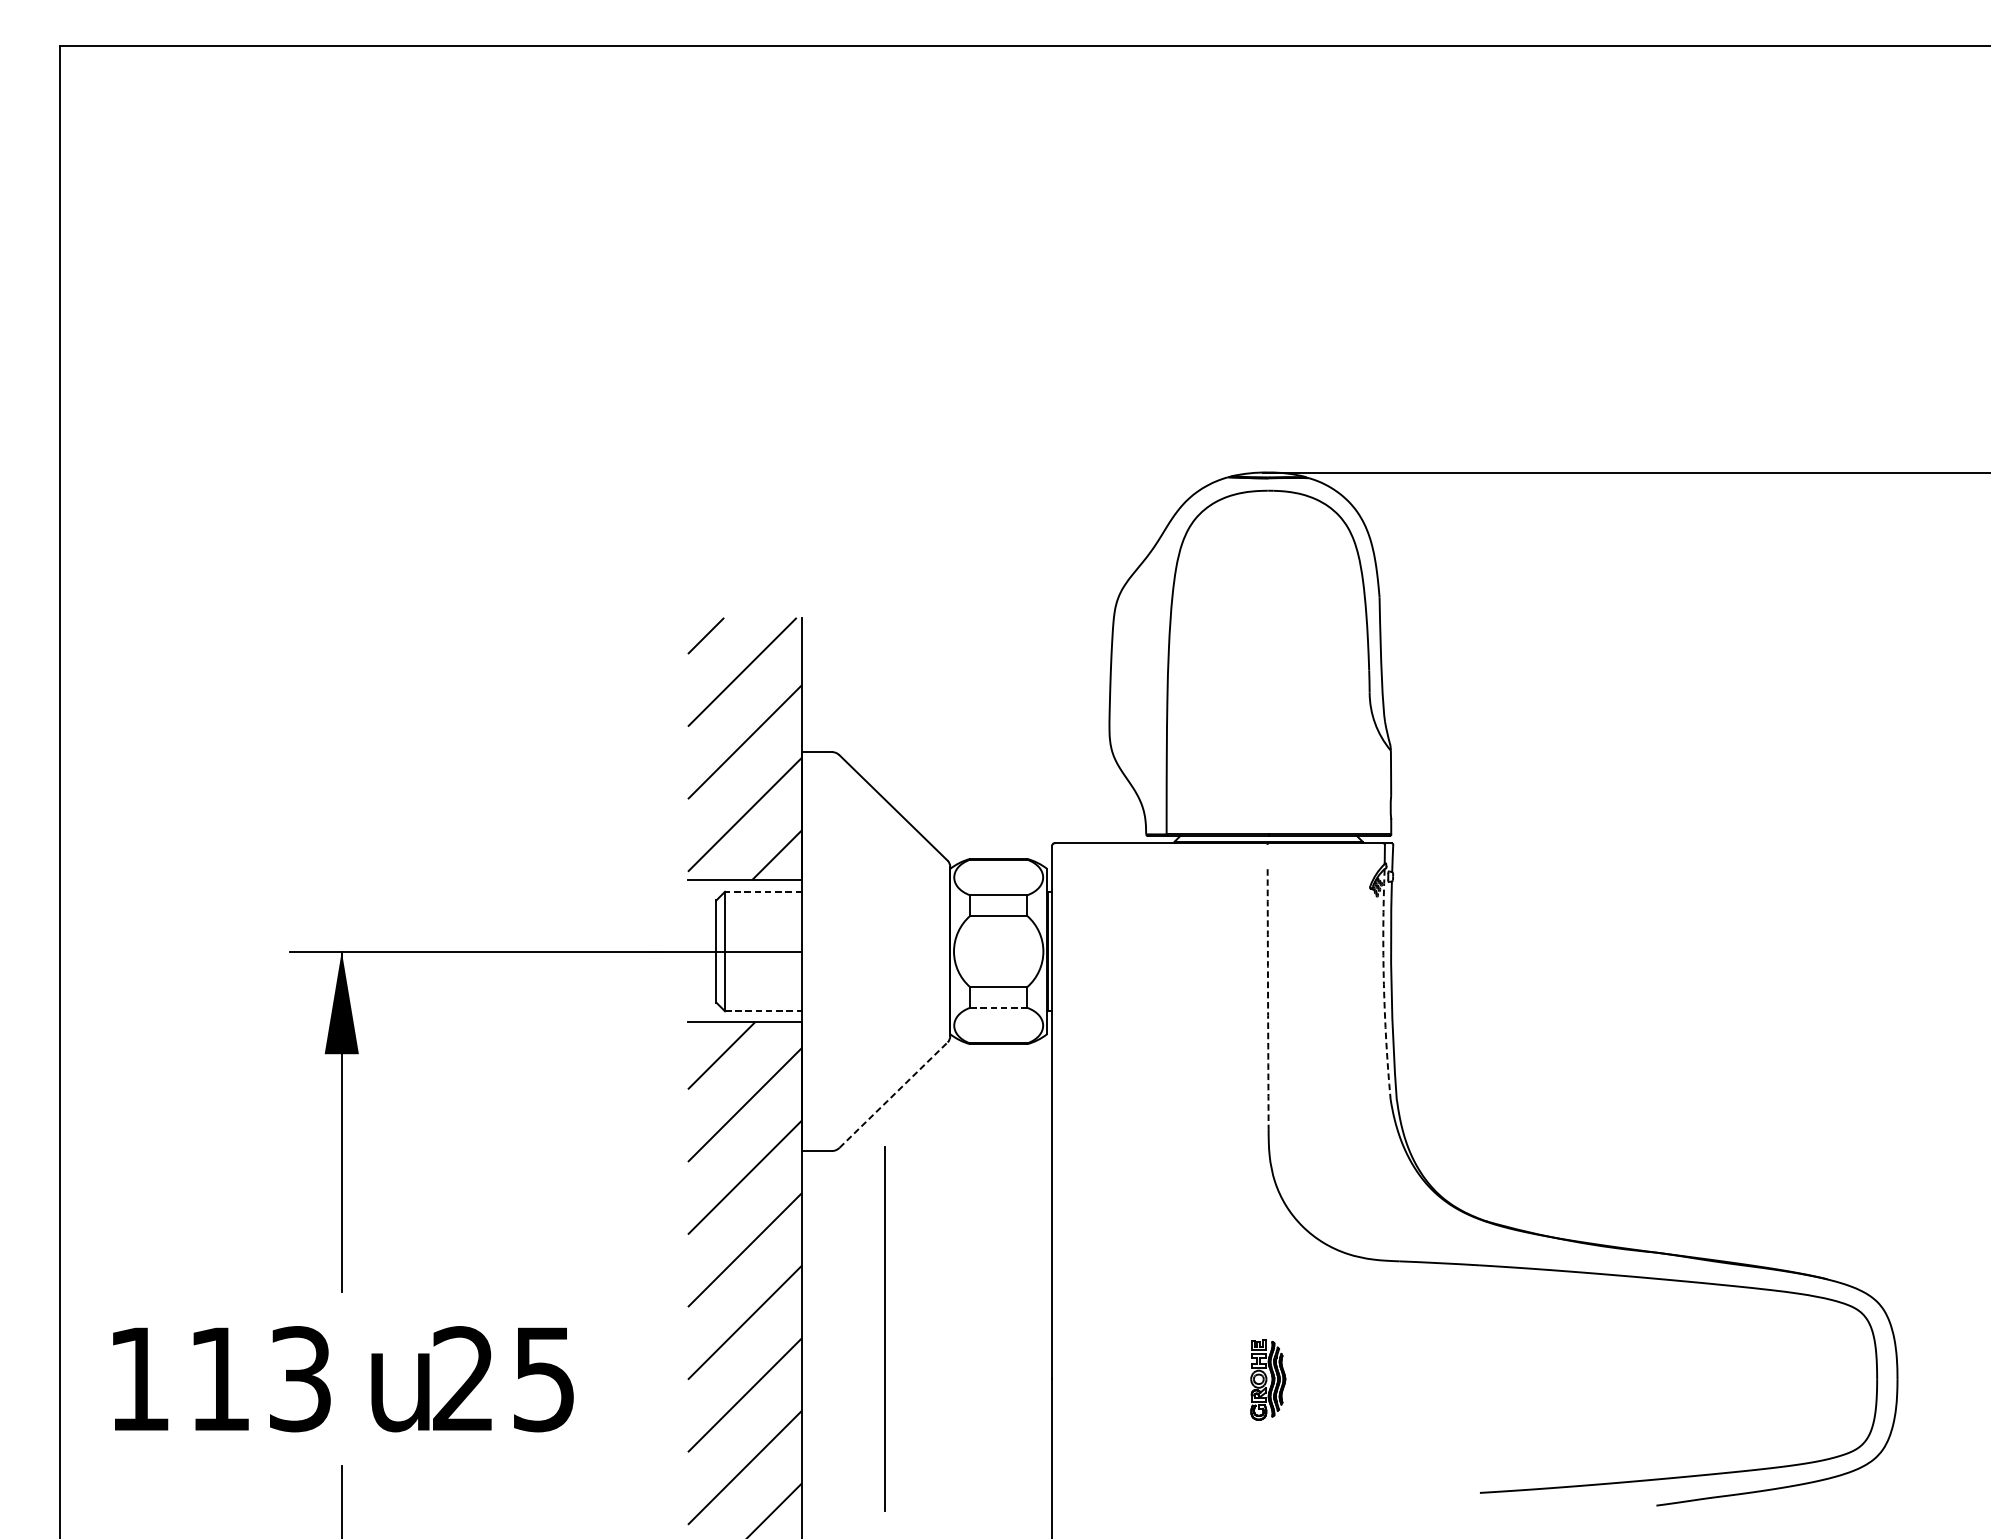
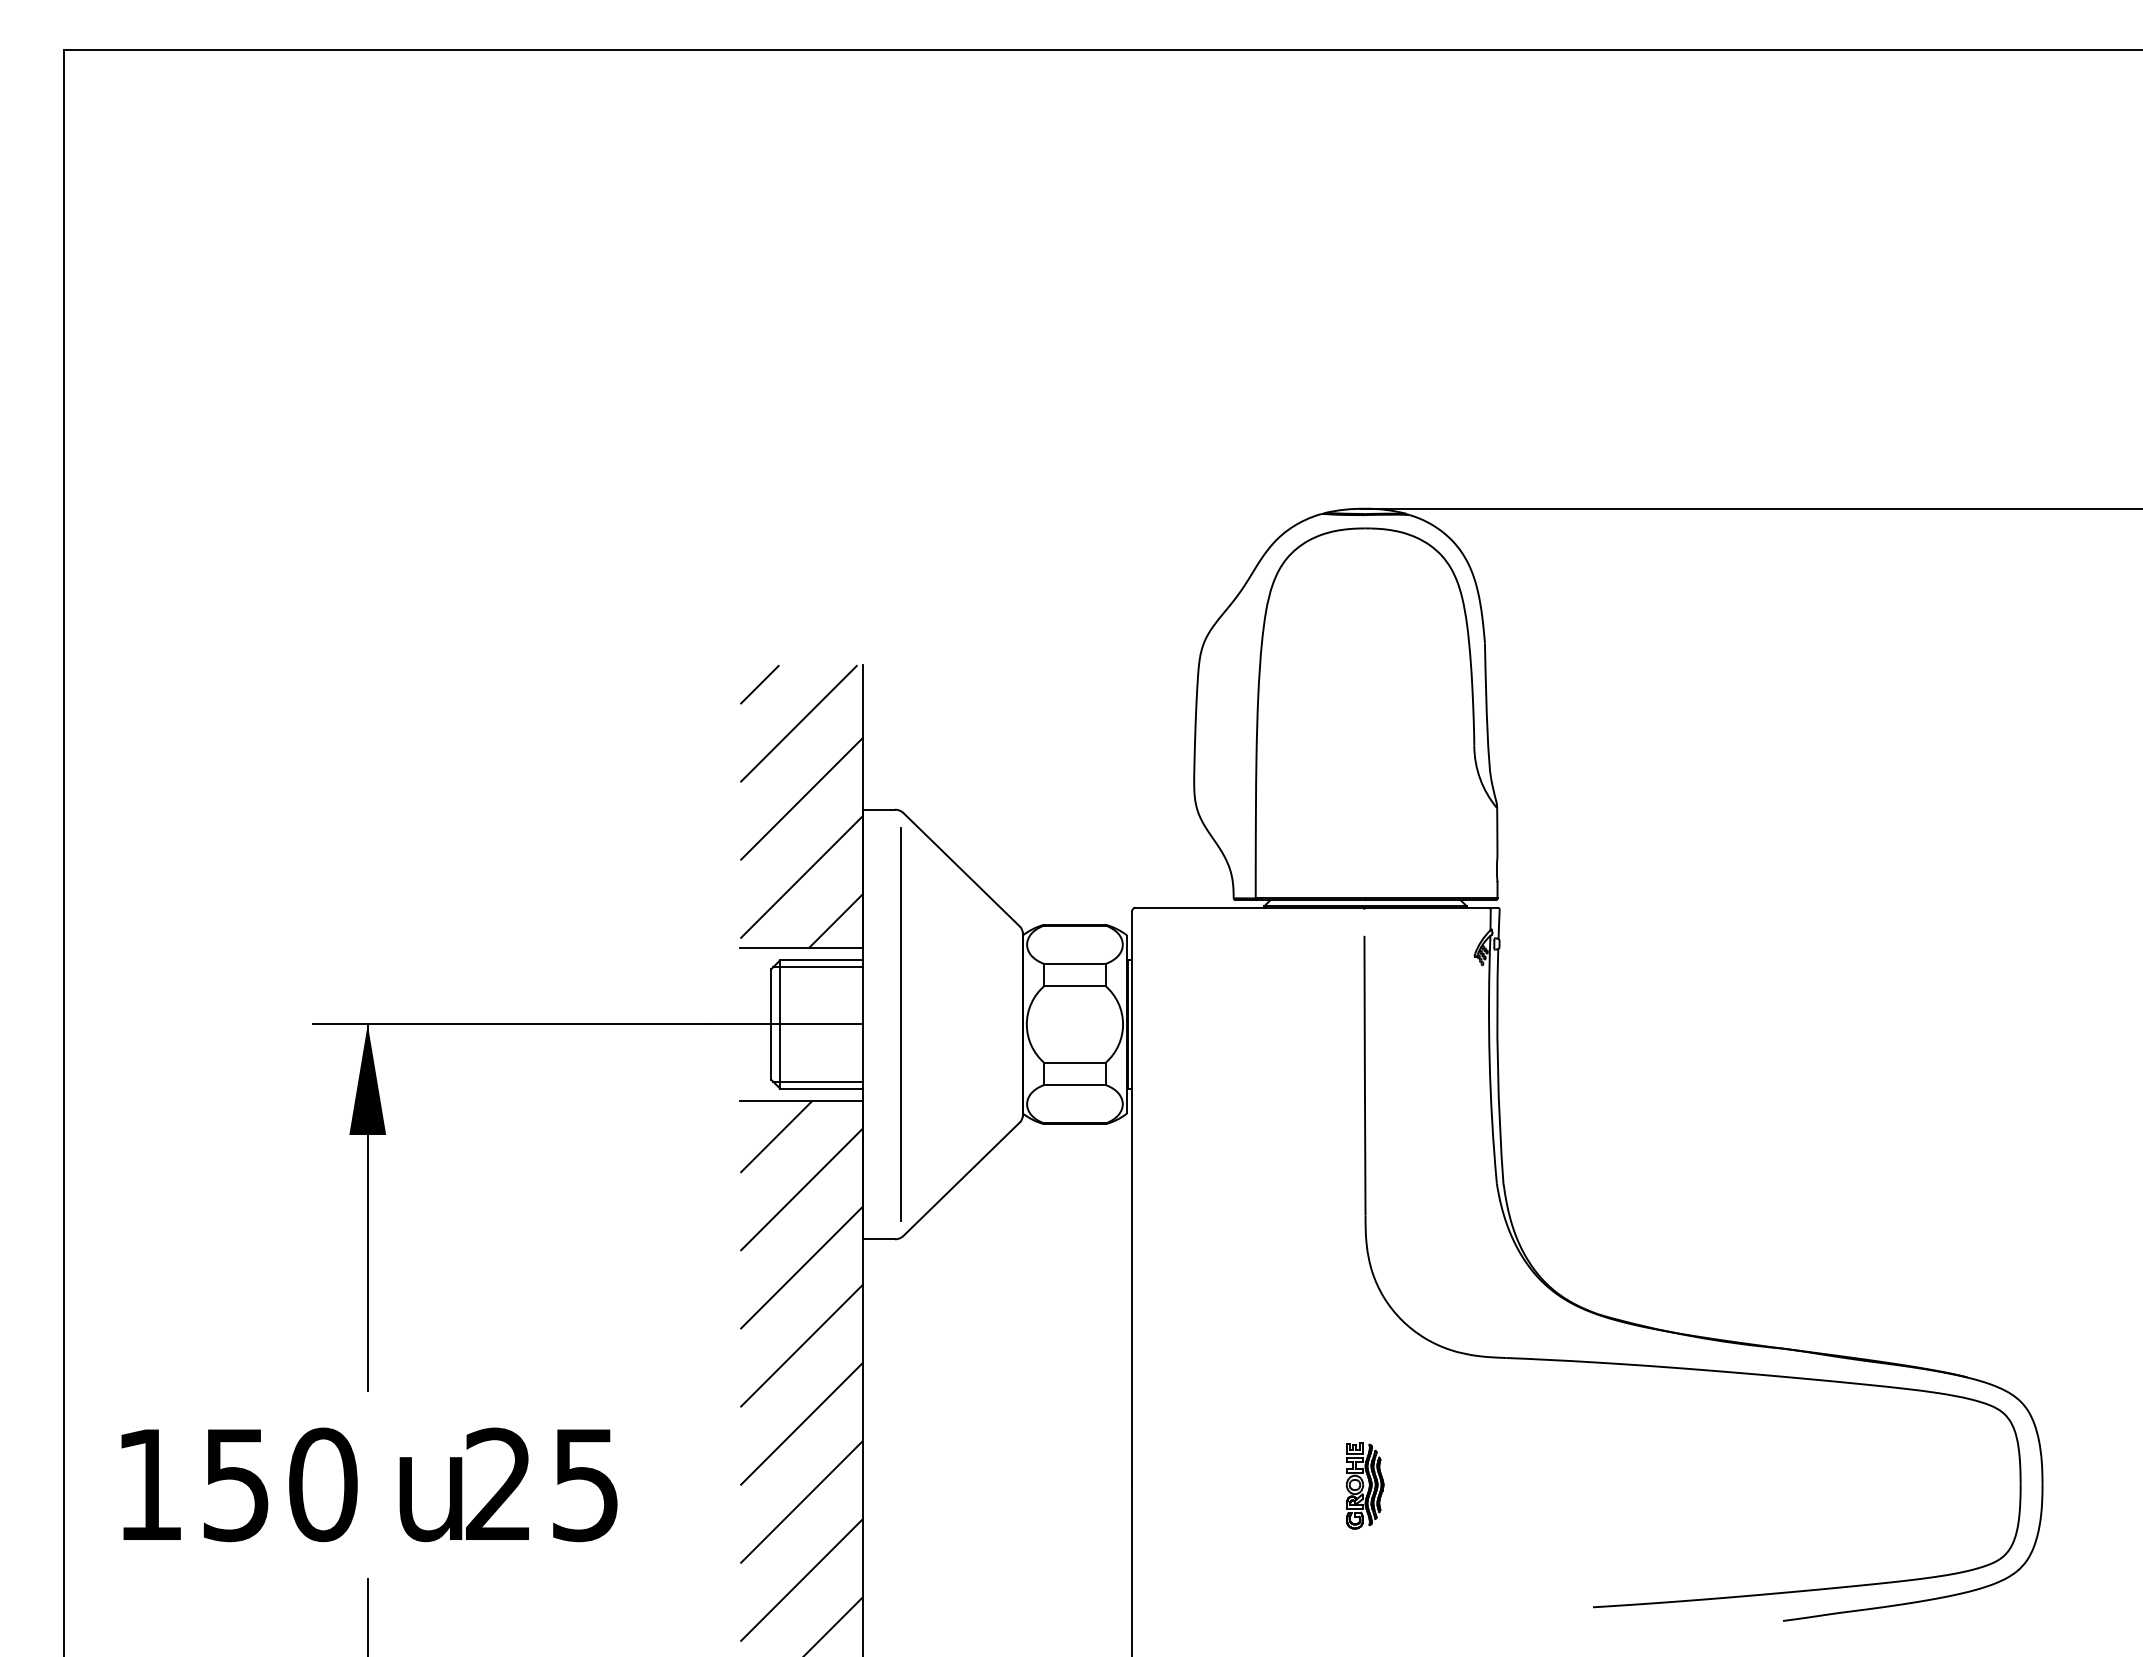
line: (763, 892) -> (821, 960), dashed -> solid
line: (760, 898) -> (818, 967), added
arc: (1383, 984) -> (1489, 1059), dashed -> solid
arc: (1267, 998) -> (1364, 1075), dashed -> solid
line: (760, 1004) -> (818, 1081), added
line: (998, 1008) -> (1074, 1085), dashed -> solid
line: (764, 1011) -> (822, 1088), dashed -> solid
line: (894, 1094) -> (962, 1178), dashed -> solid
line: (884, 1328) -> (900, 1024), moved
text: (260, 1378) -> (280, 1484), 113 -> 150

